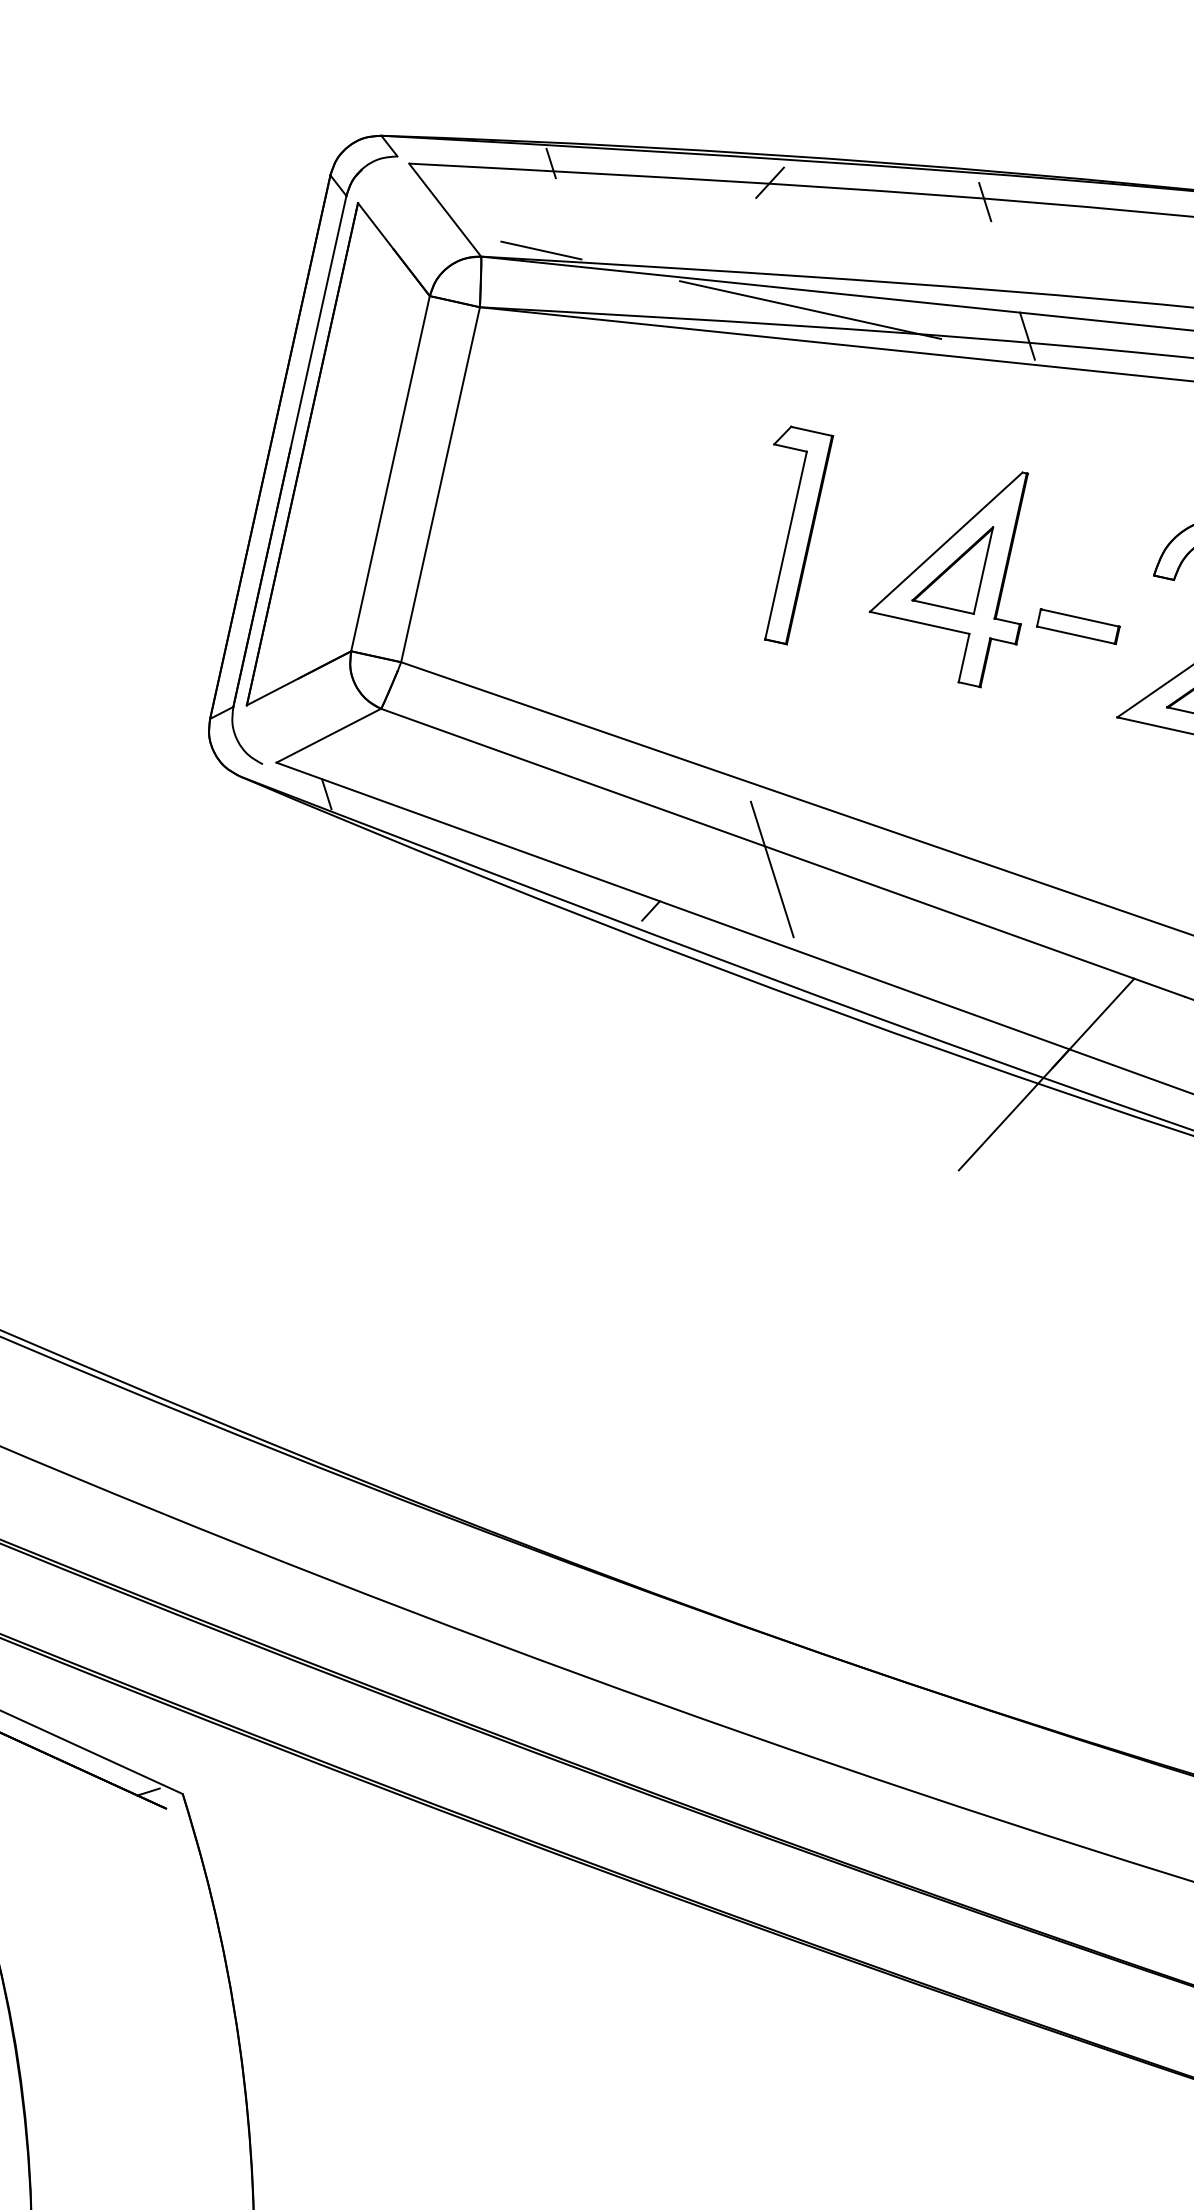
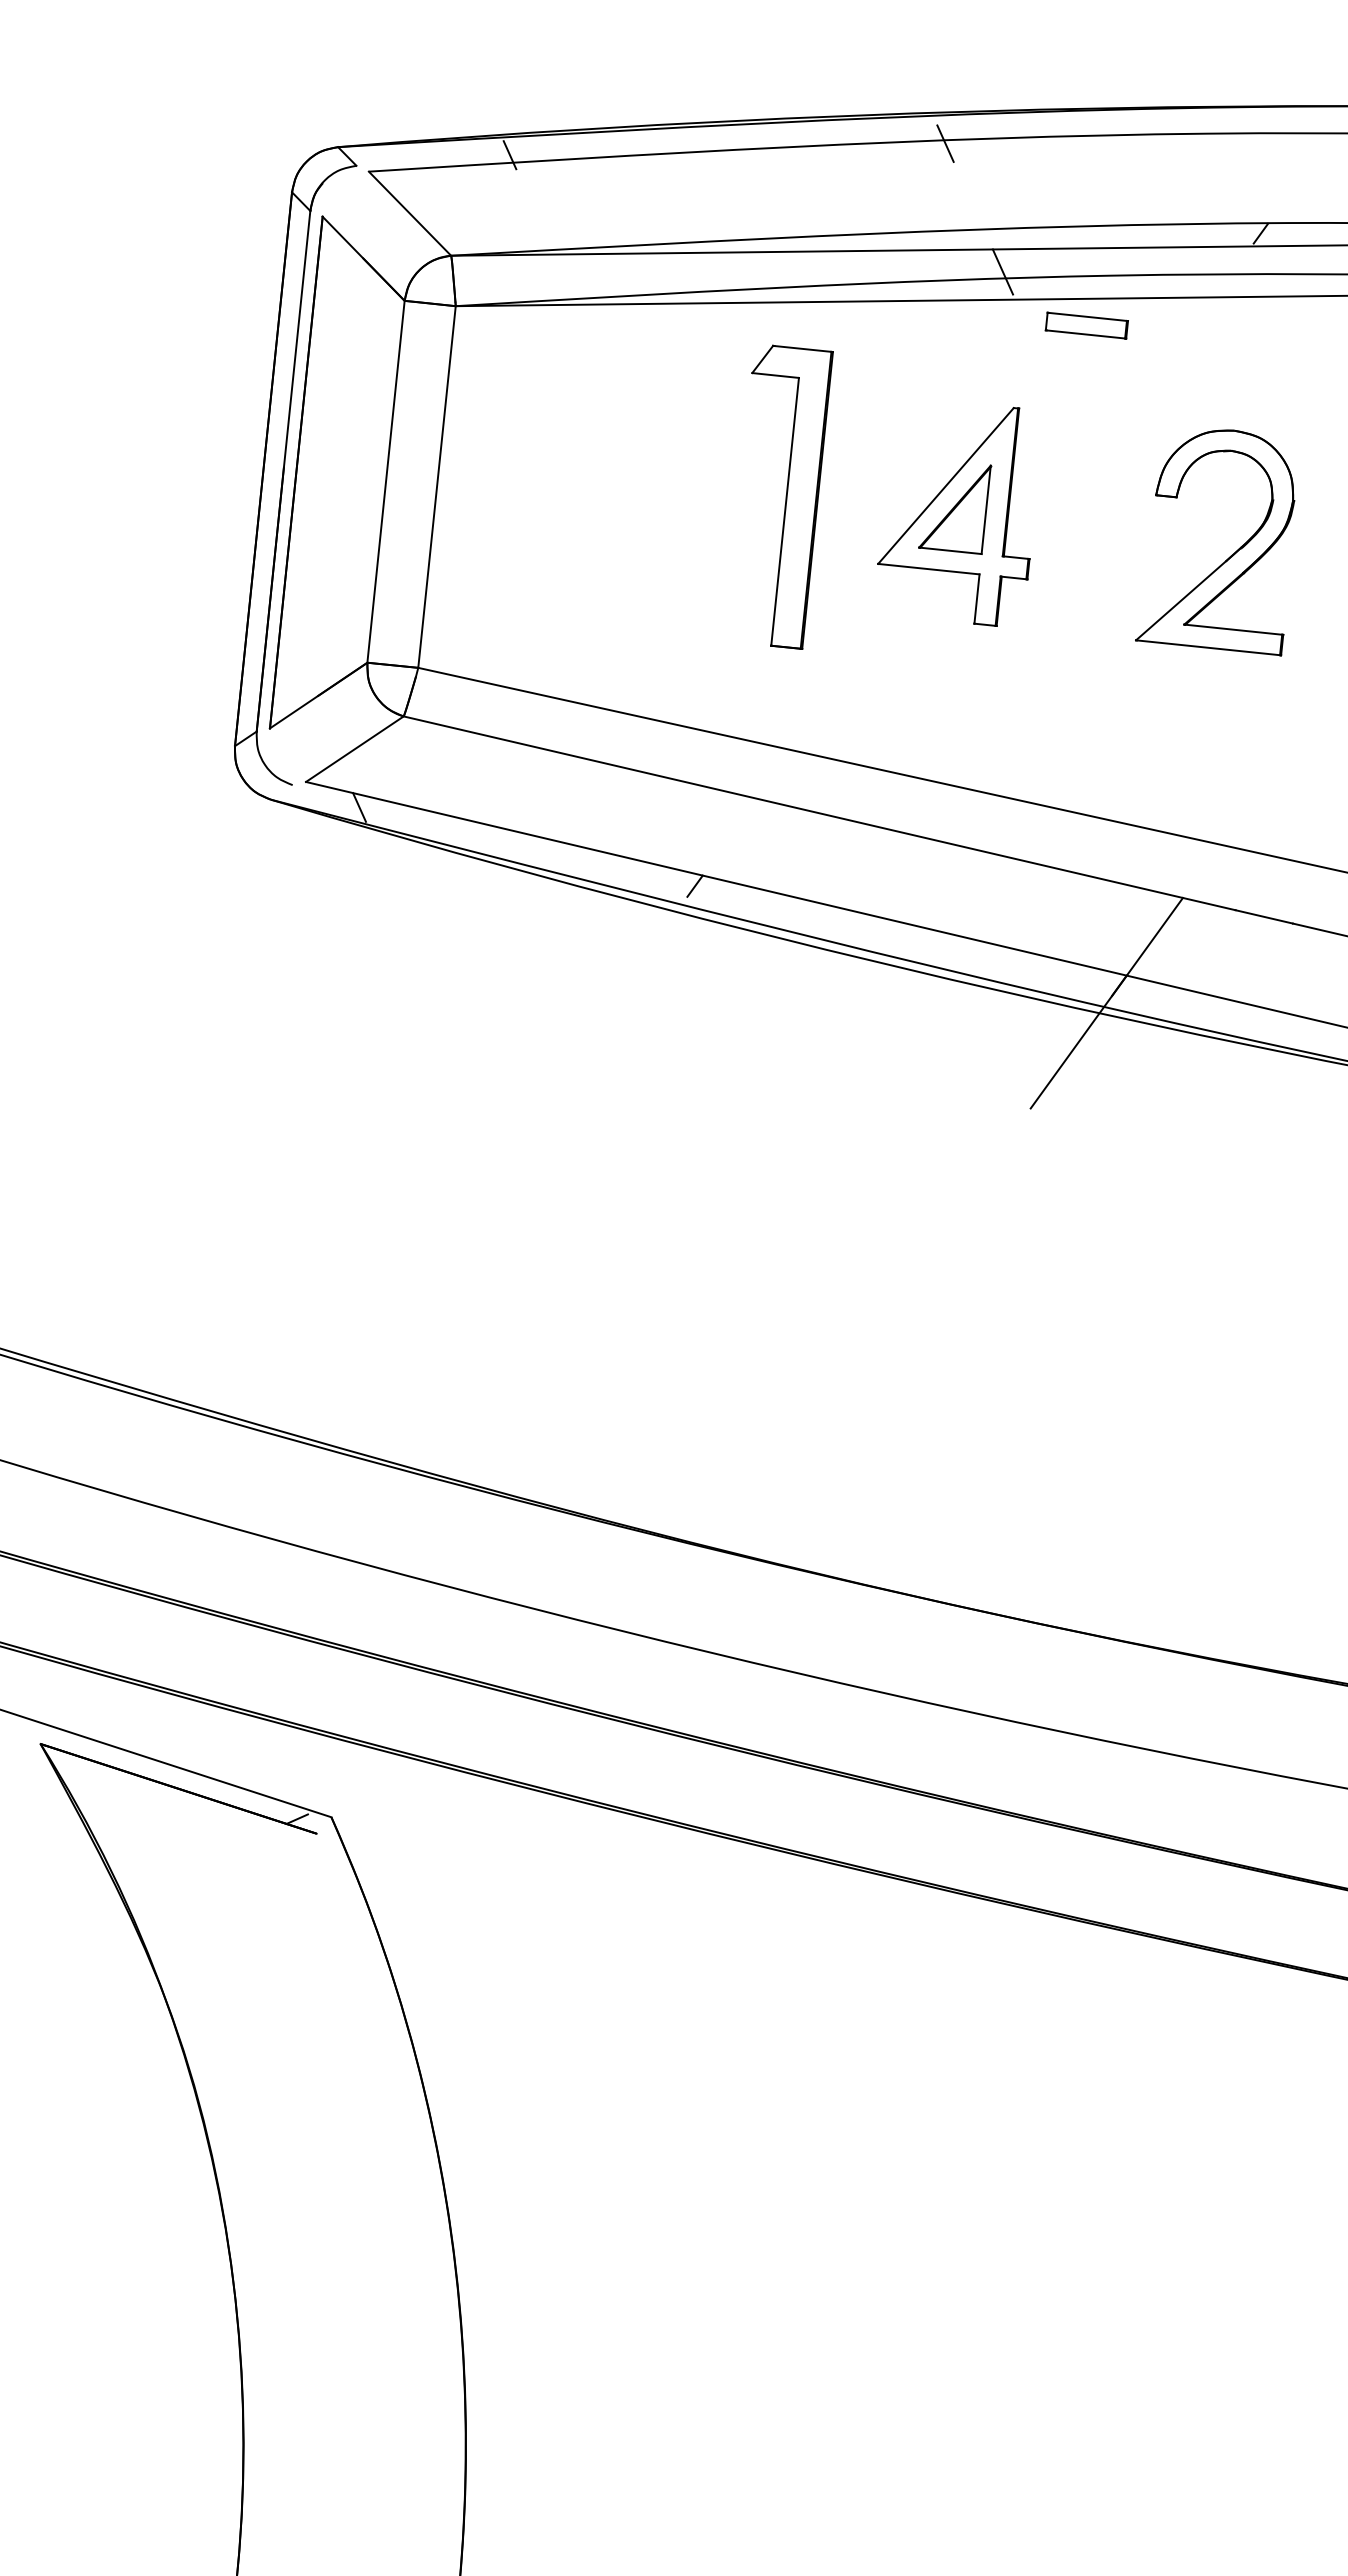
line: (770, 182) -> (729, 148), removed
line: (541, 250) -> (510, 242), removed
line: (810, 309) -> (784, 270), removed
part: (792, 536) -> (792, 497), size x1.4
part: (1077, 626) -> (1086, 325), moved
line: (772, 868) -> (810, 830), removed

